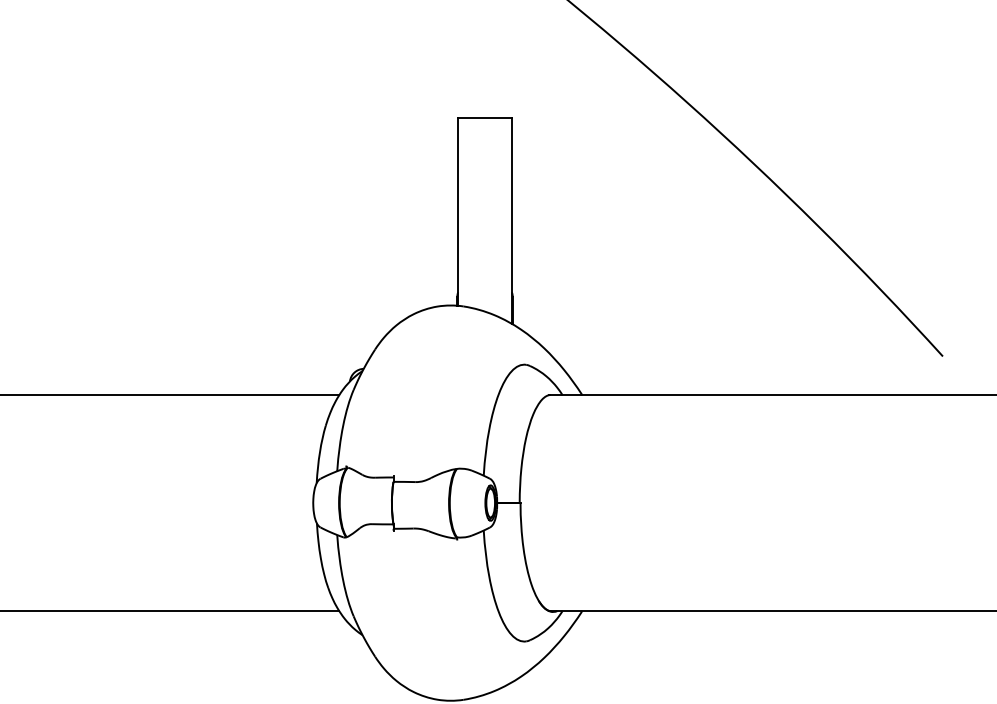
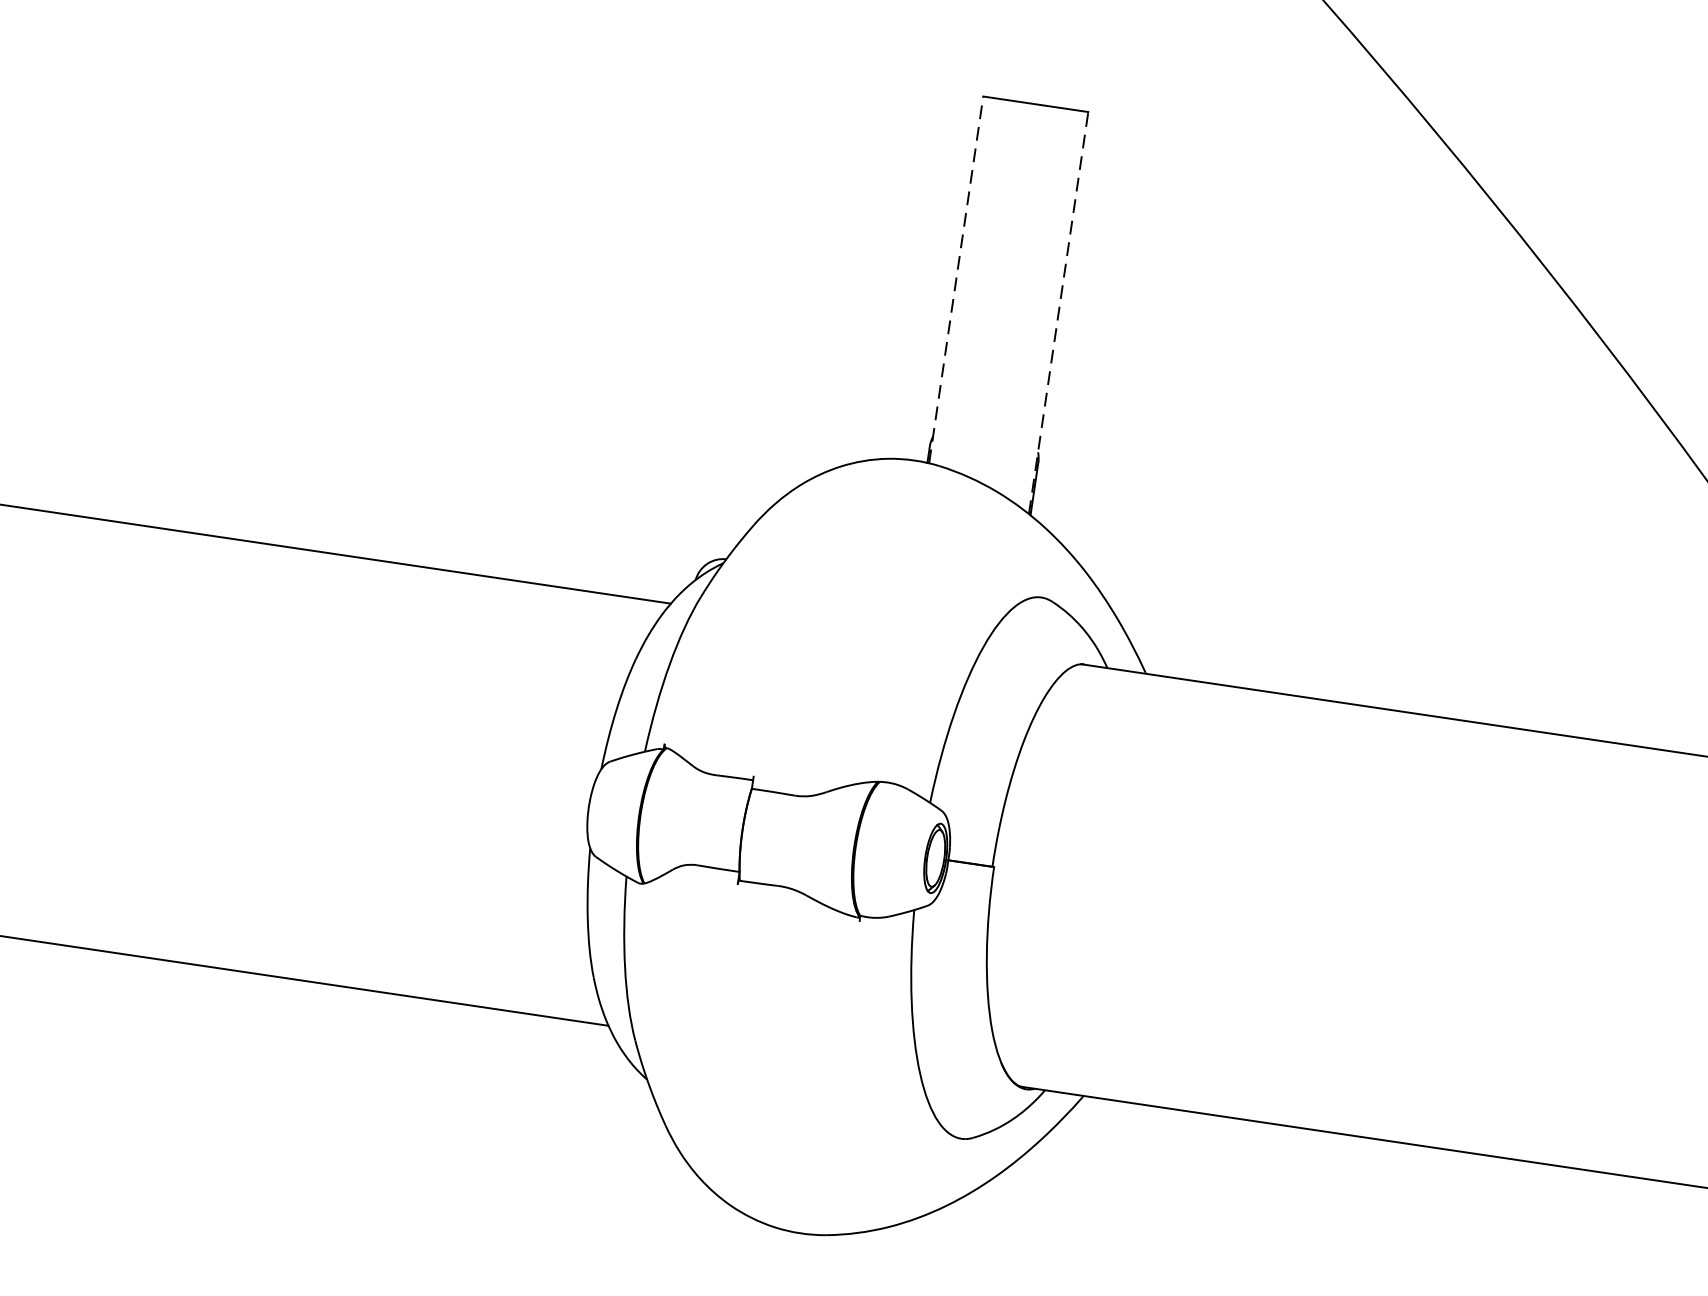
line: (458, 212) -> (956, 280), solid -> dashed
line: (511, 221) -> (1057, 313), solid -> dashed

